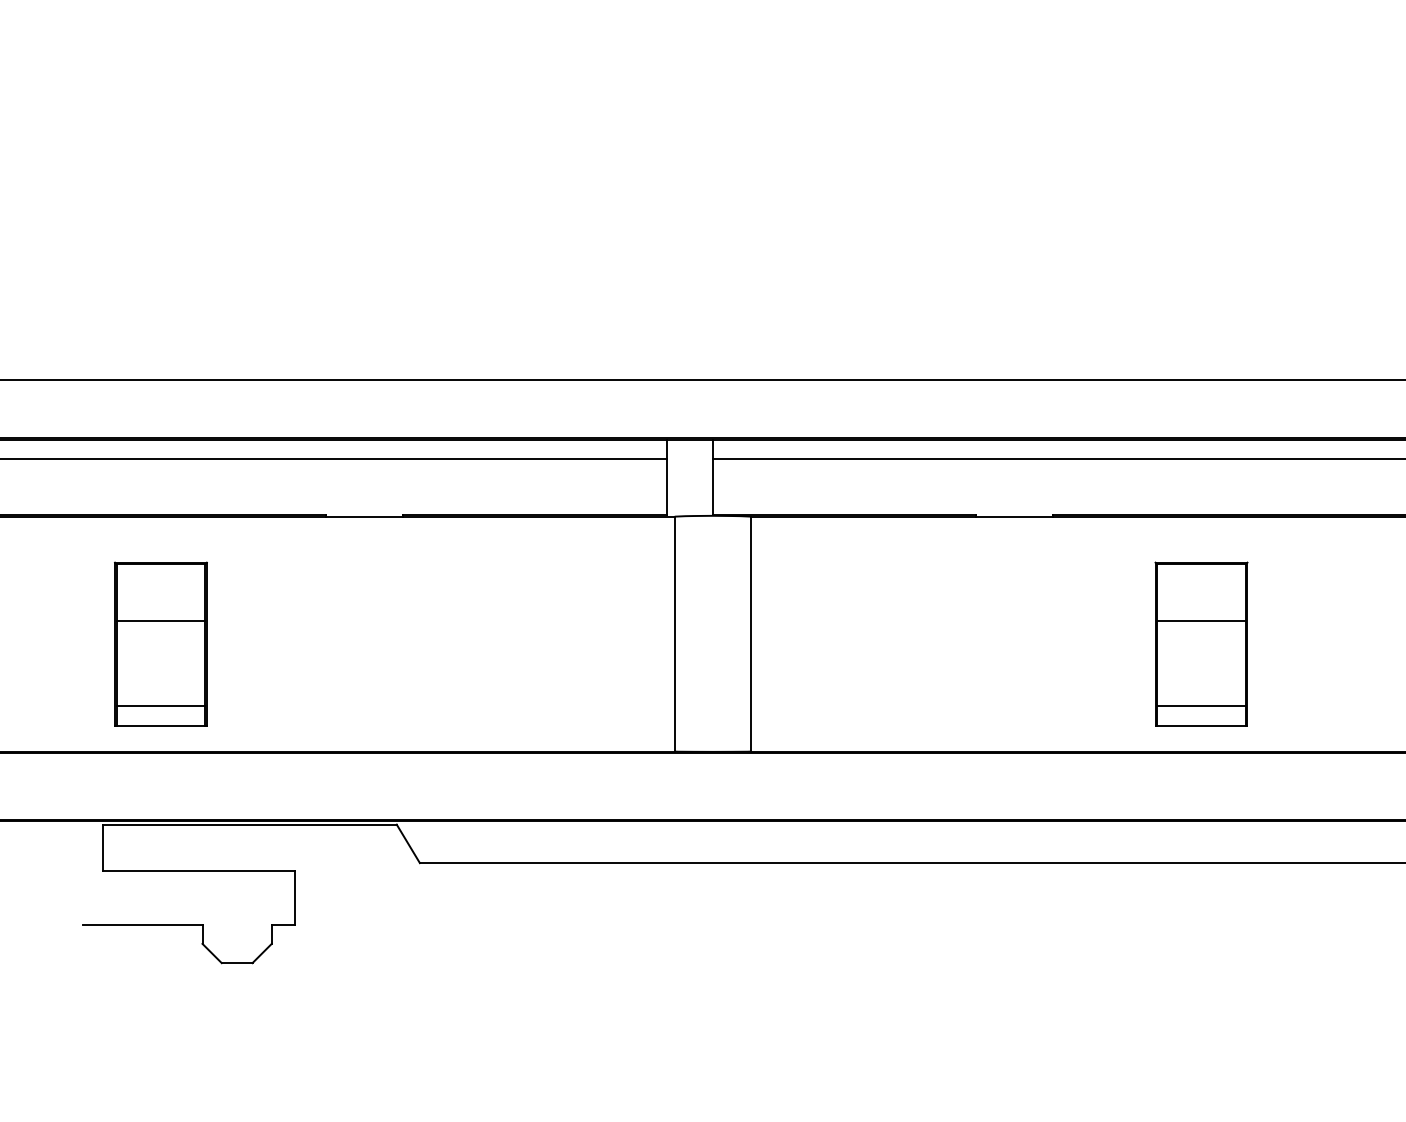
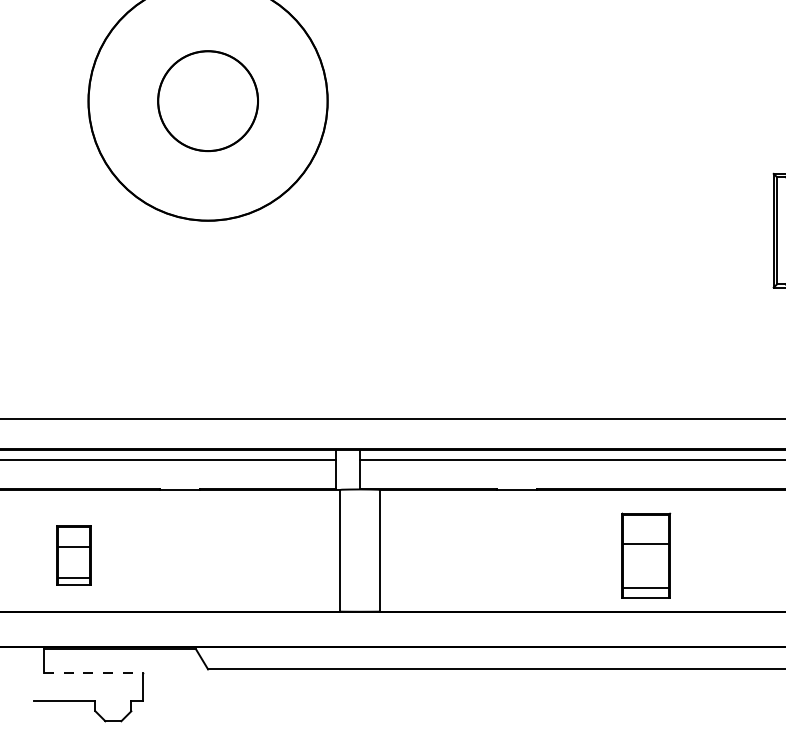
part: (160, 643) -> (73, 555), size x0.7
part: (1201, 643) -> (646, 555), moved
line: (198, 870) -> (93, 673), solid -> dashed

